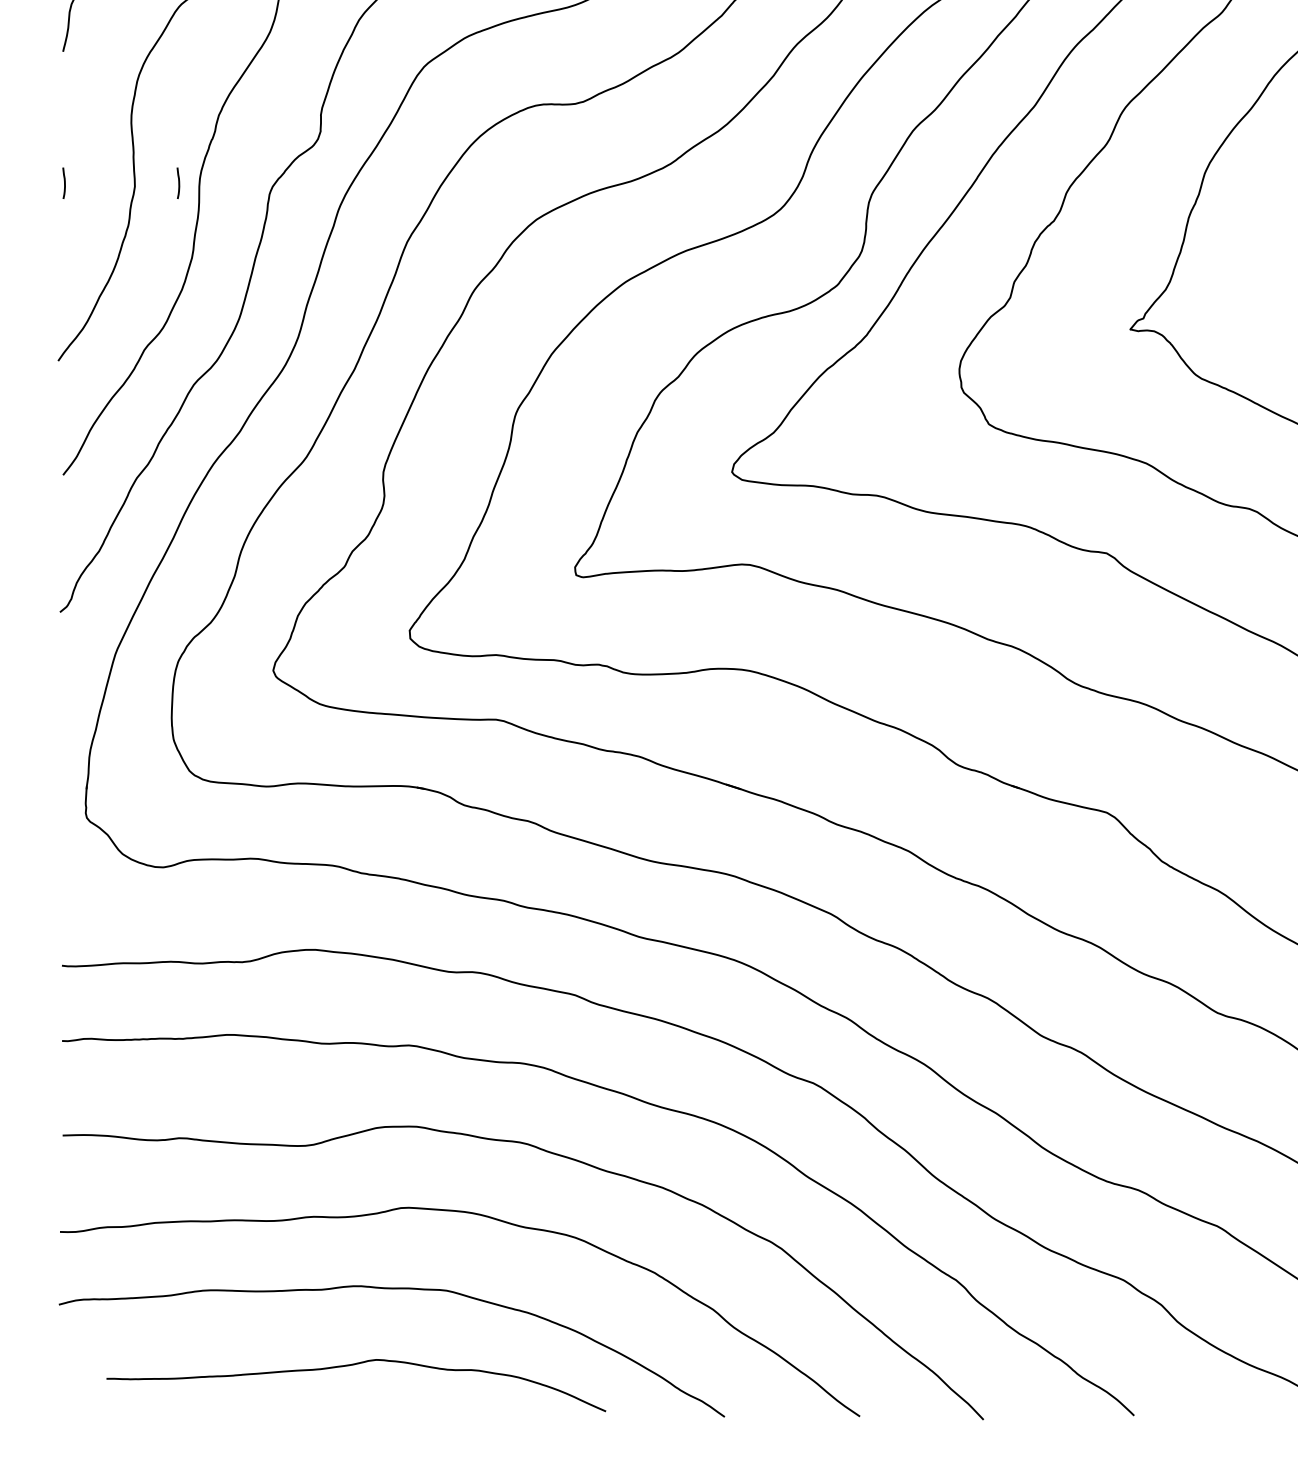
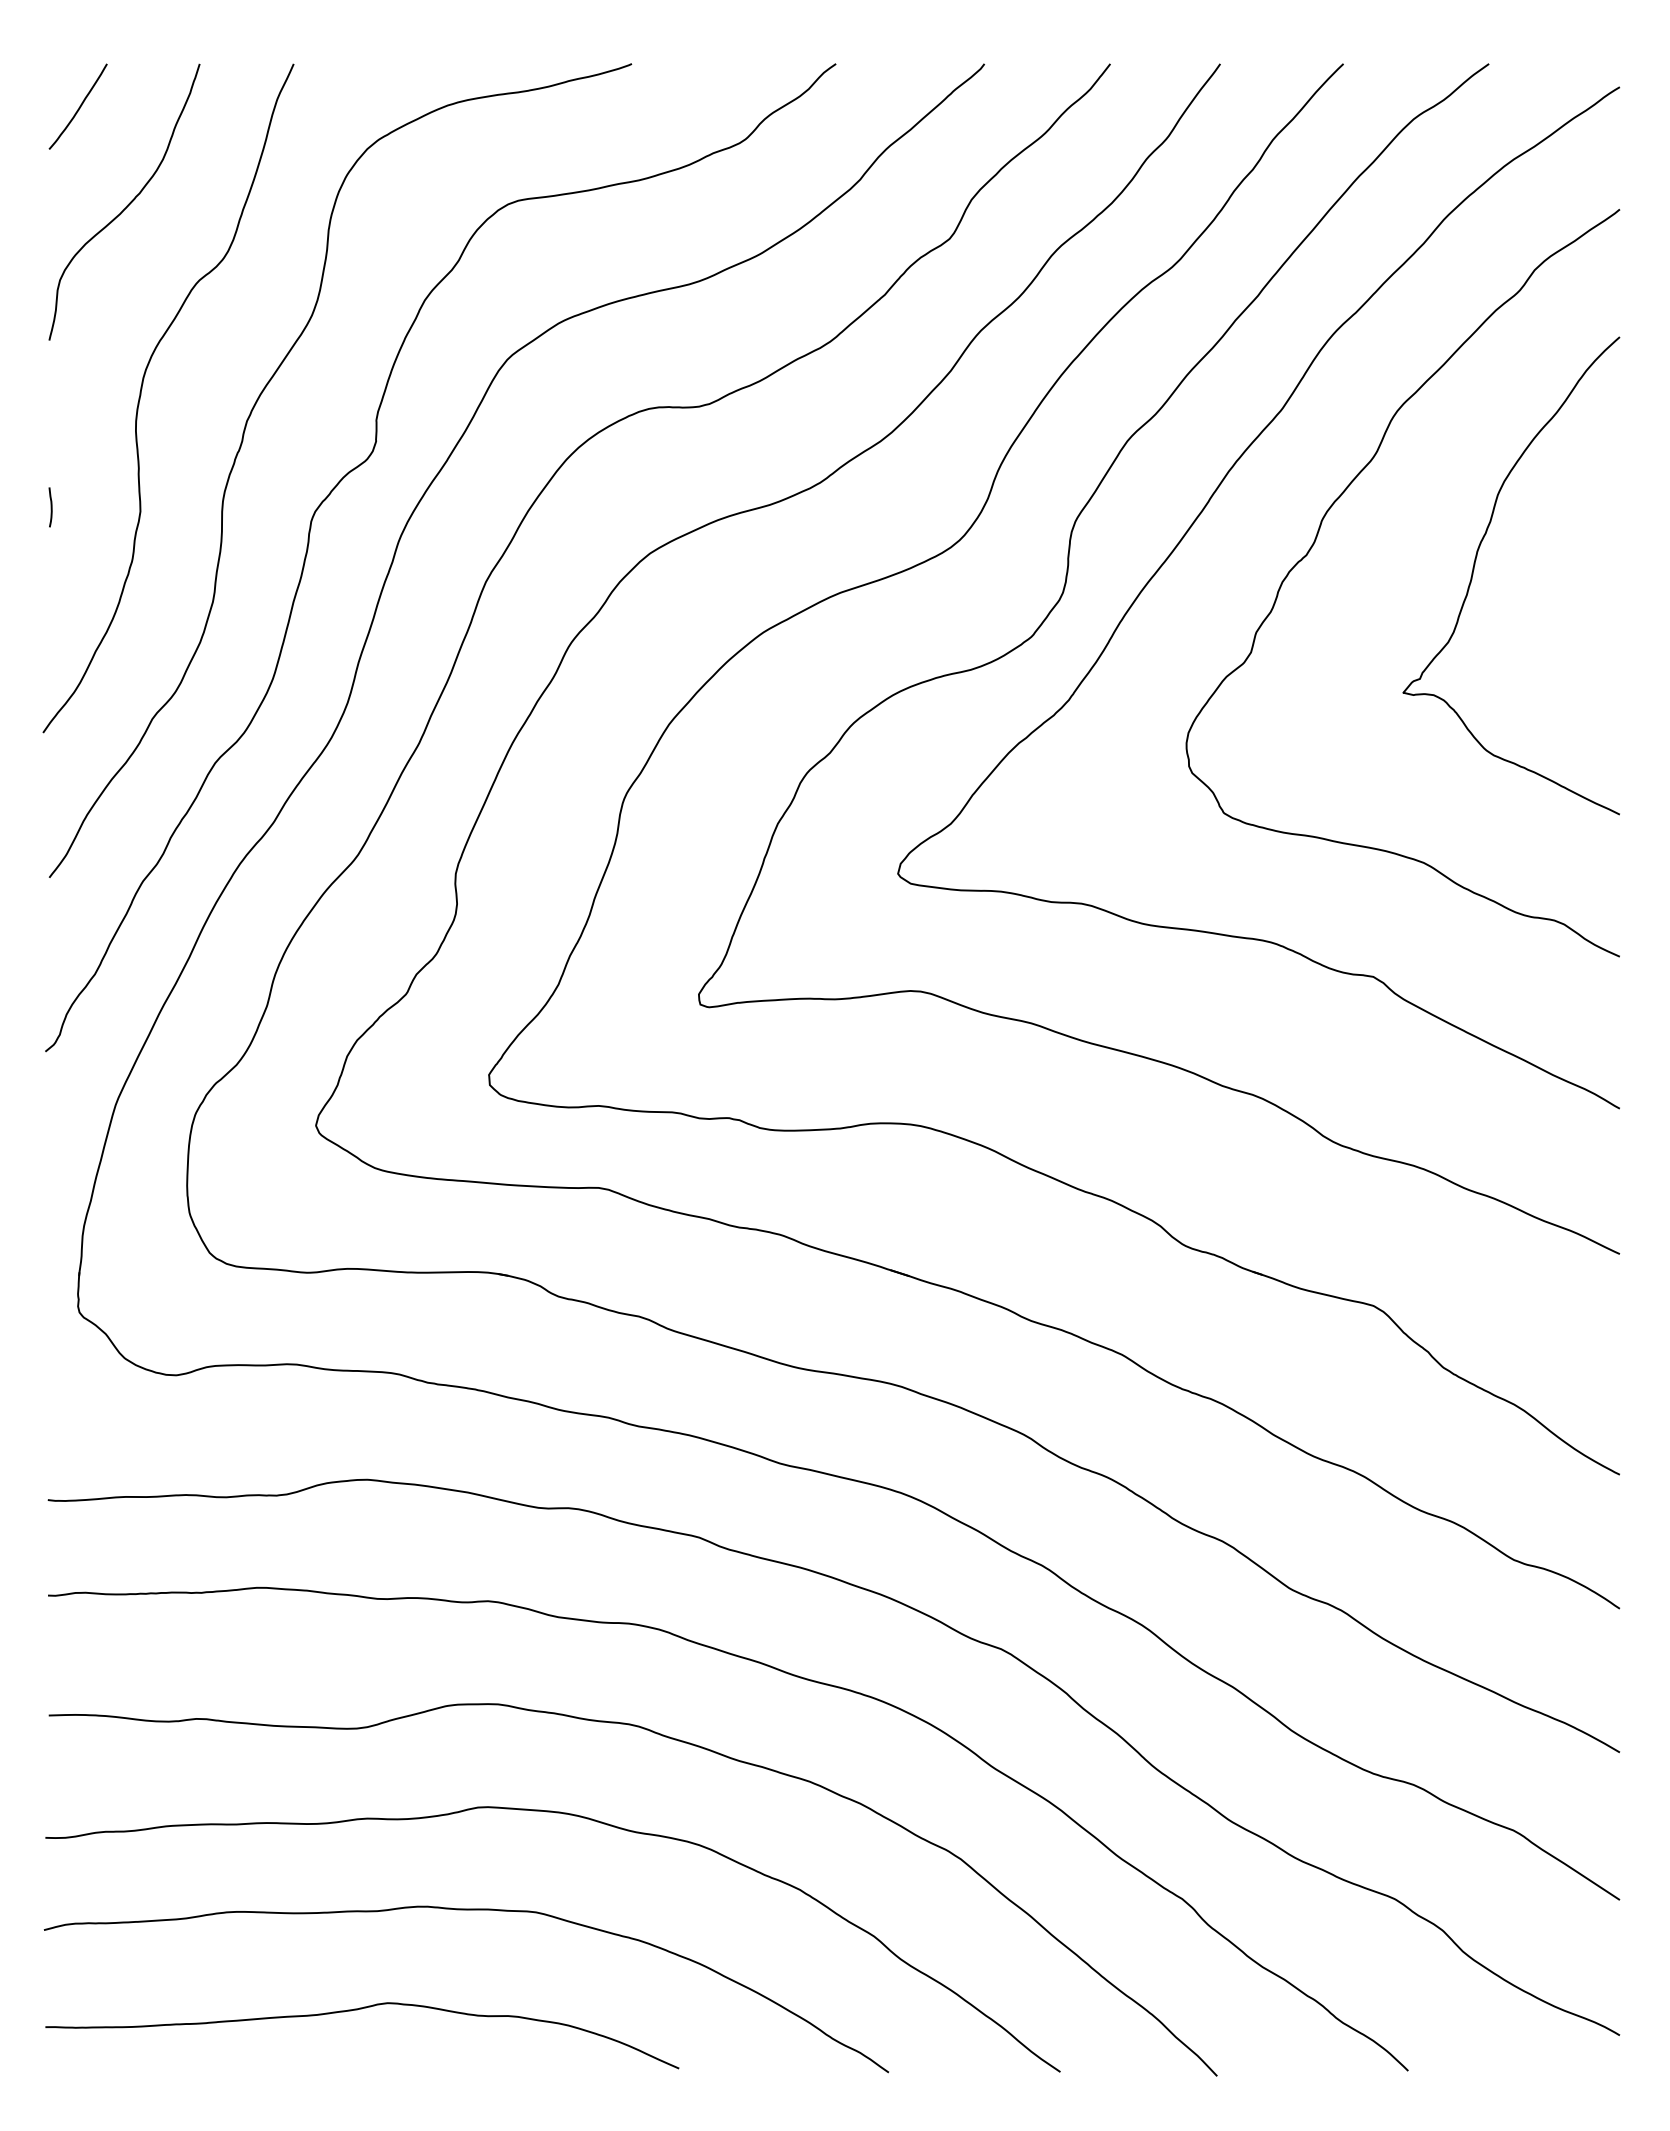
curve: (178, 183) -> (195, 507), removed
curve: (352, 1365) -> (357, 2010), moved

